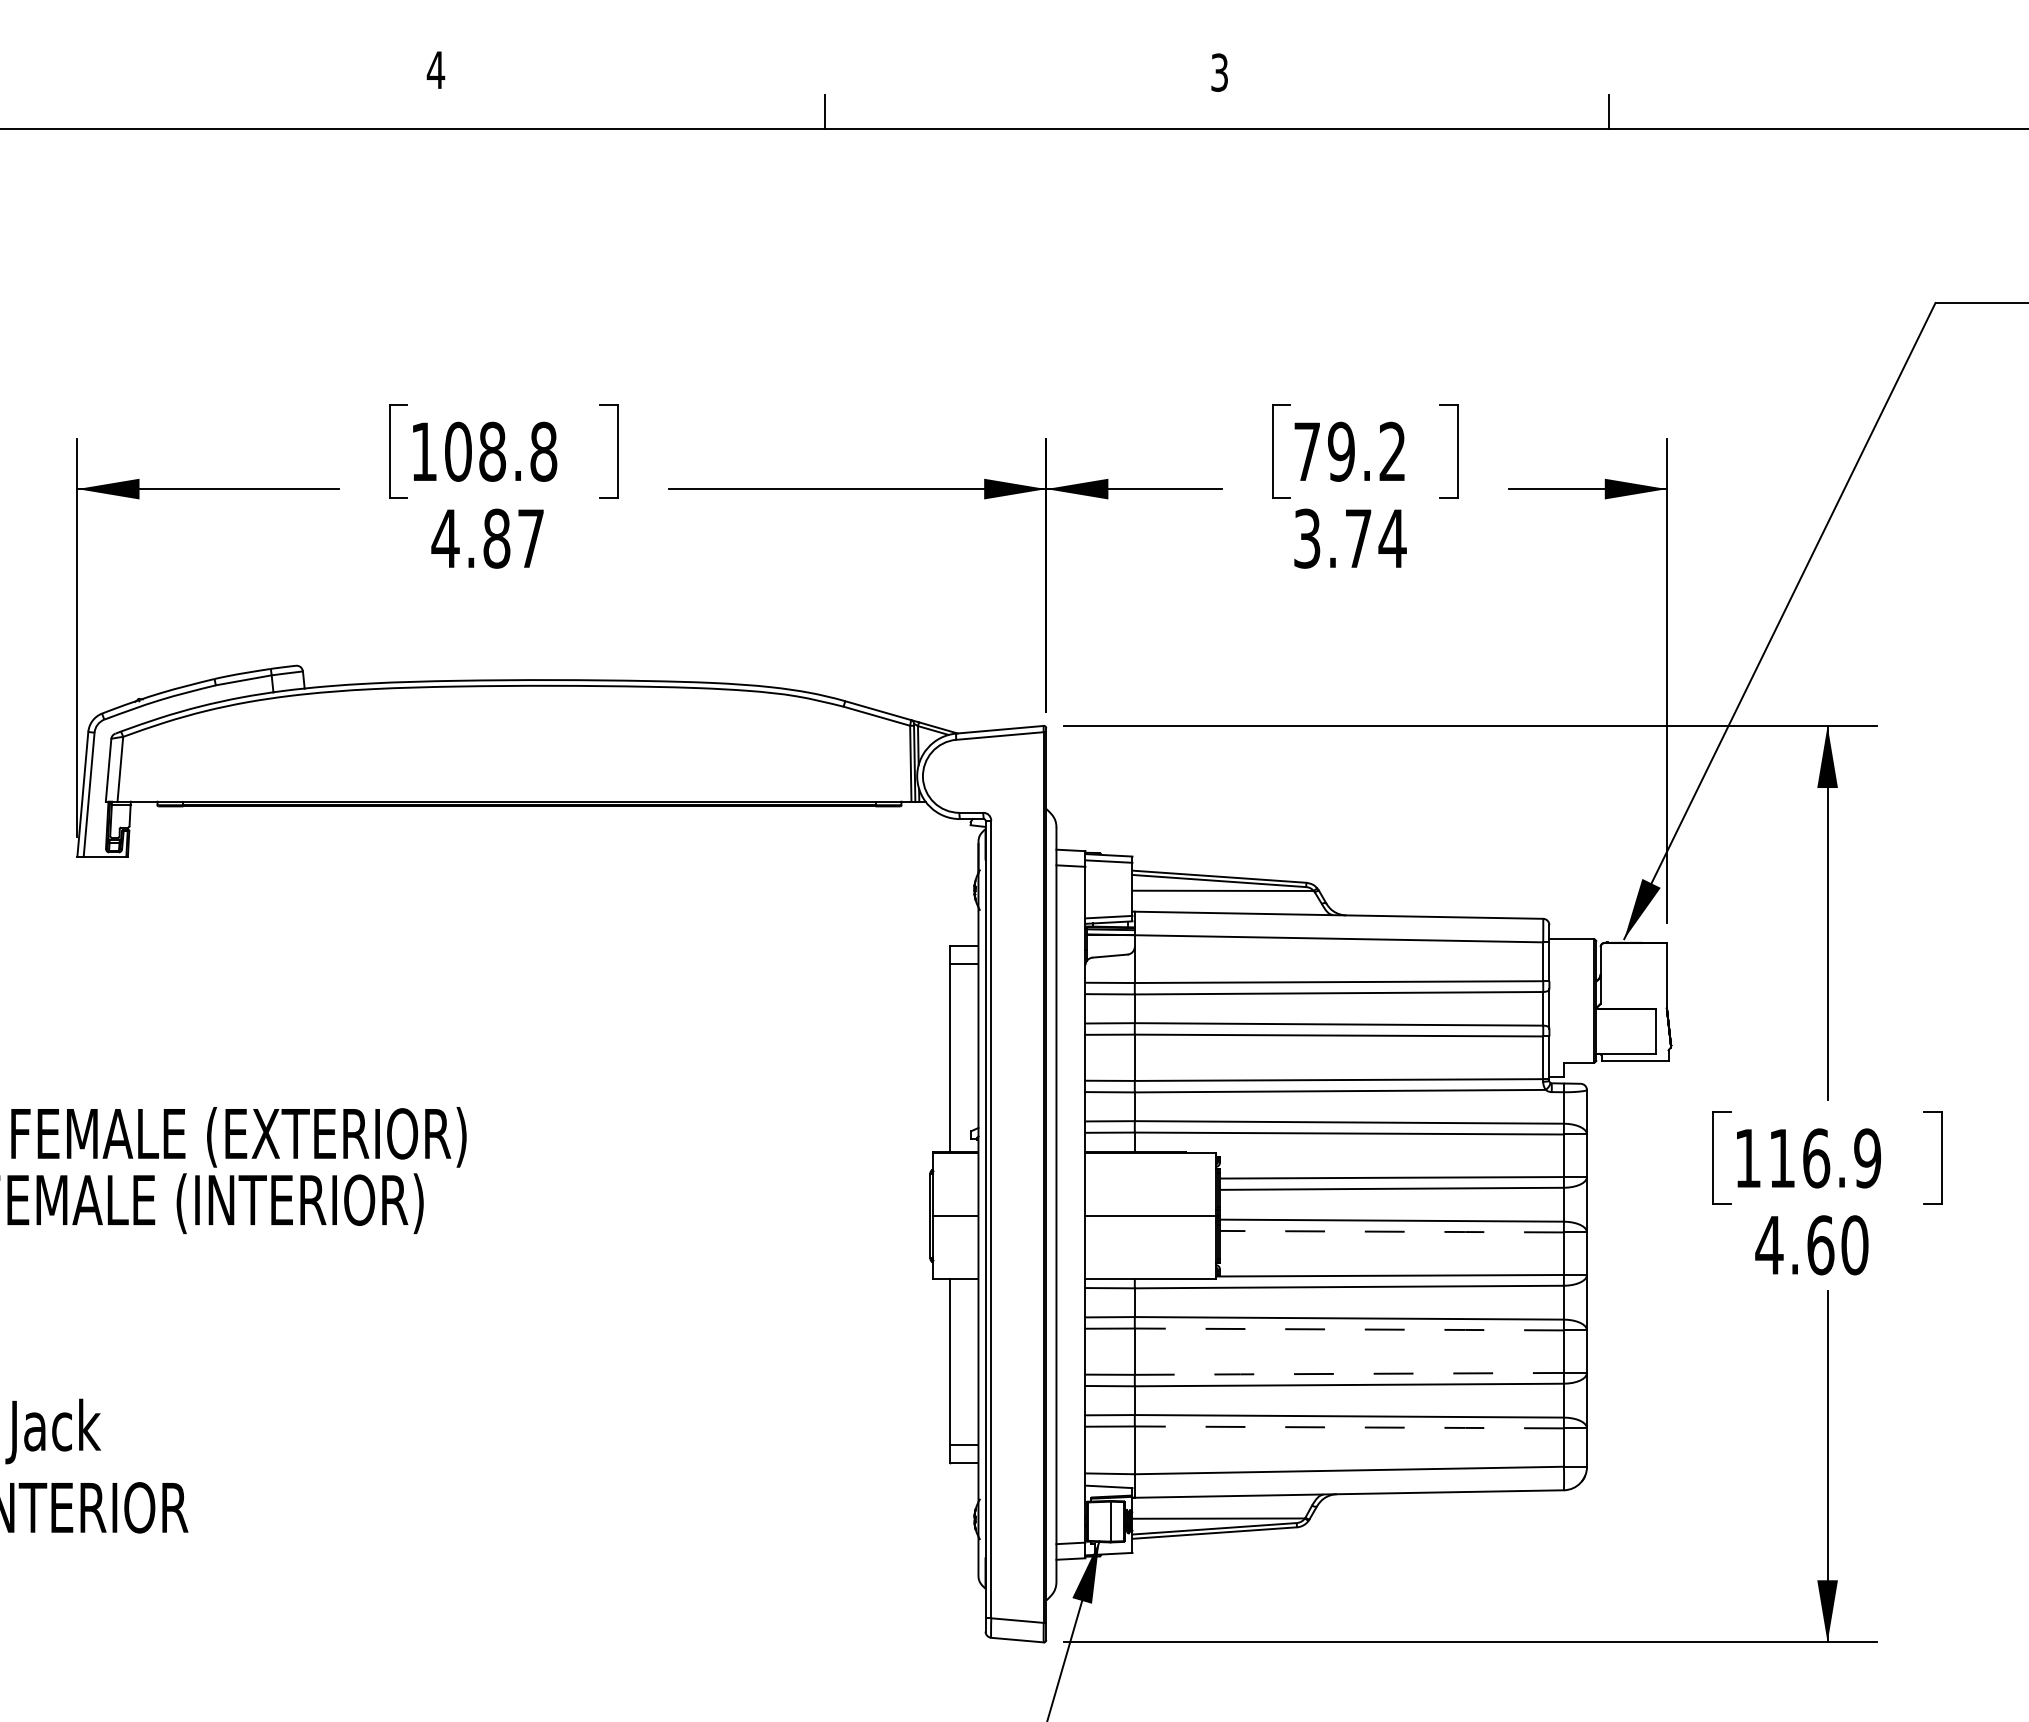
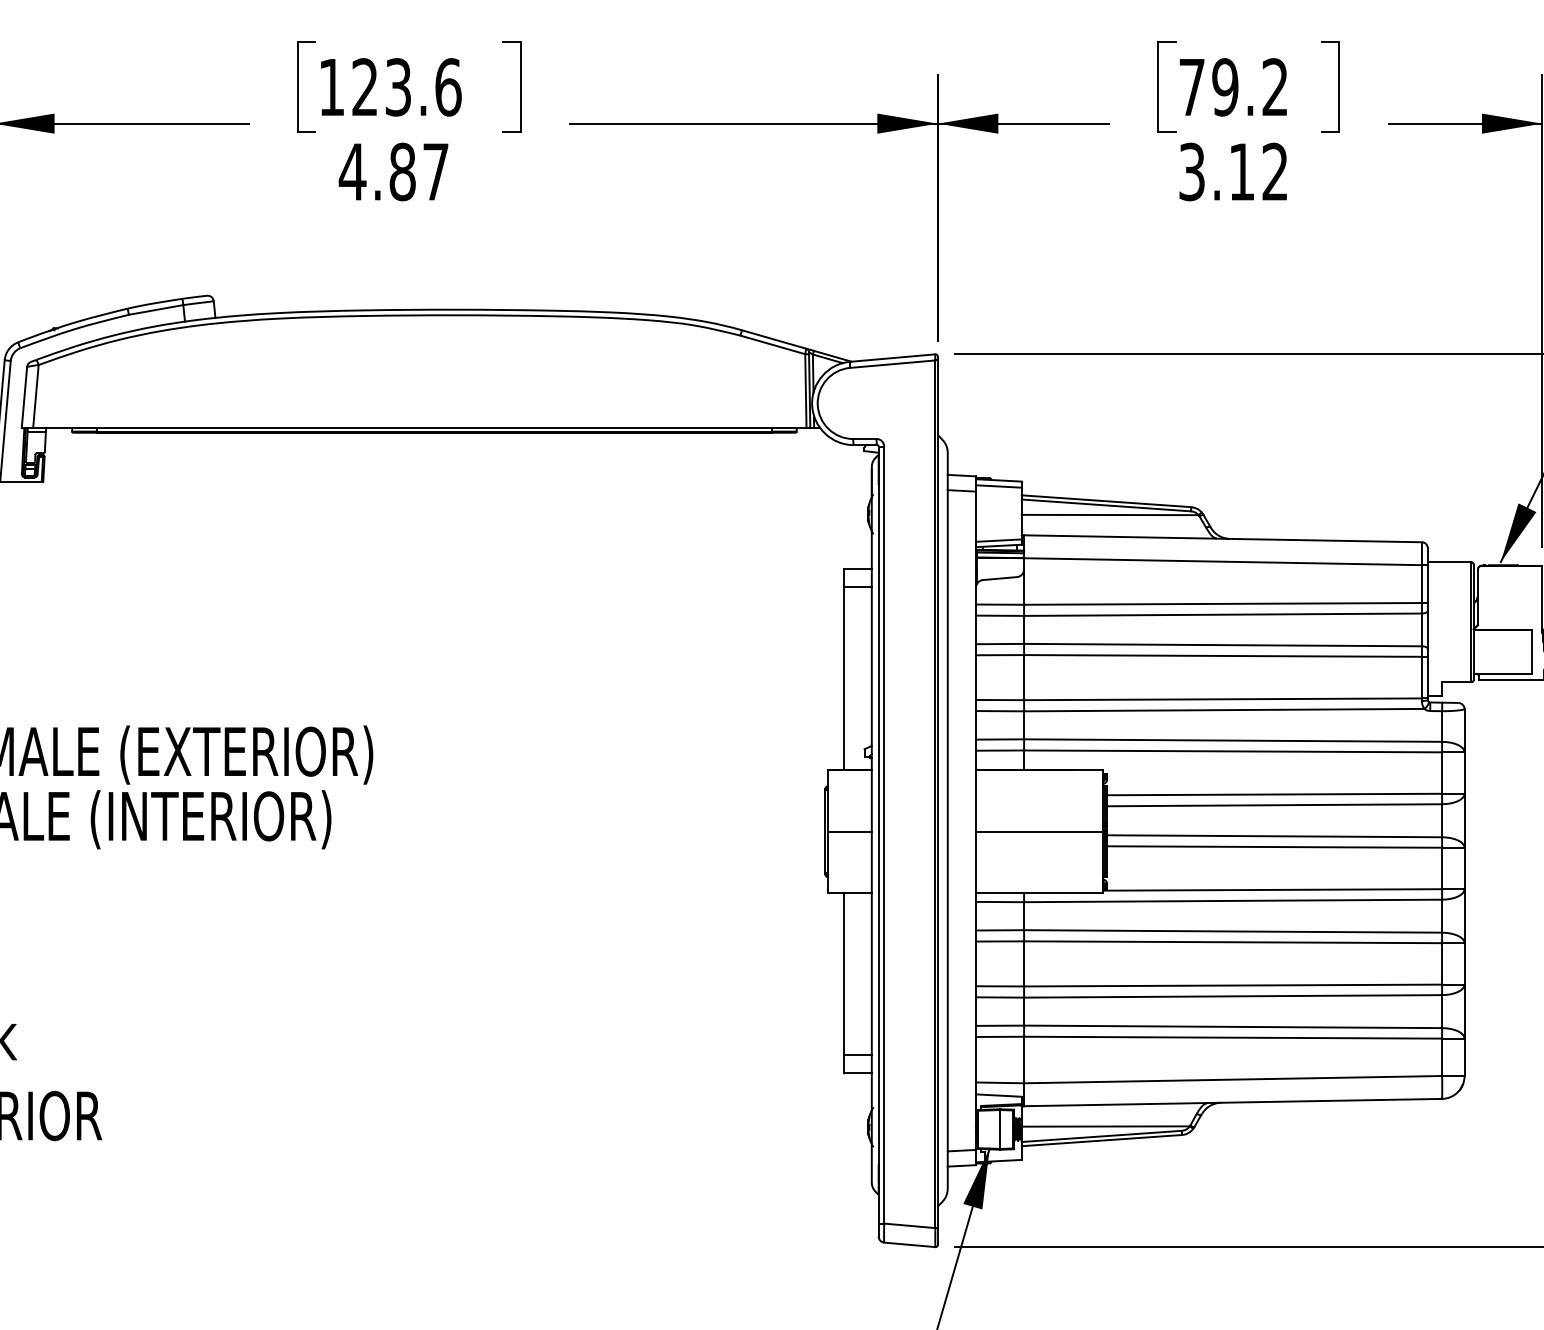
text: (501, 451) -> (407, 87), 108.8 -> 123.6
text: (1376, 537) -> (1259, 170), 3.74 -> 3.12
line: (1392, 1231) -> (1275, 846), dashed -> solid
line: (1349, 1329) -> (1233, 942), dashed -> solid
line: (1349, 1373) -> (1233, 985), dashed -> solid
line: (1349, 1427) -> (1233, 1037), dashed -> solid

